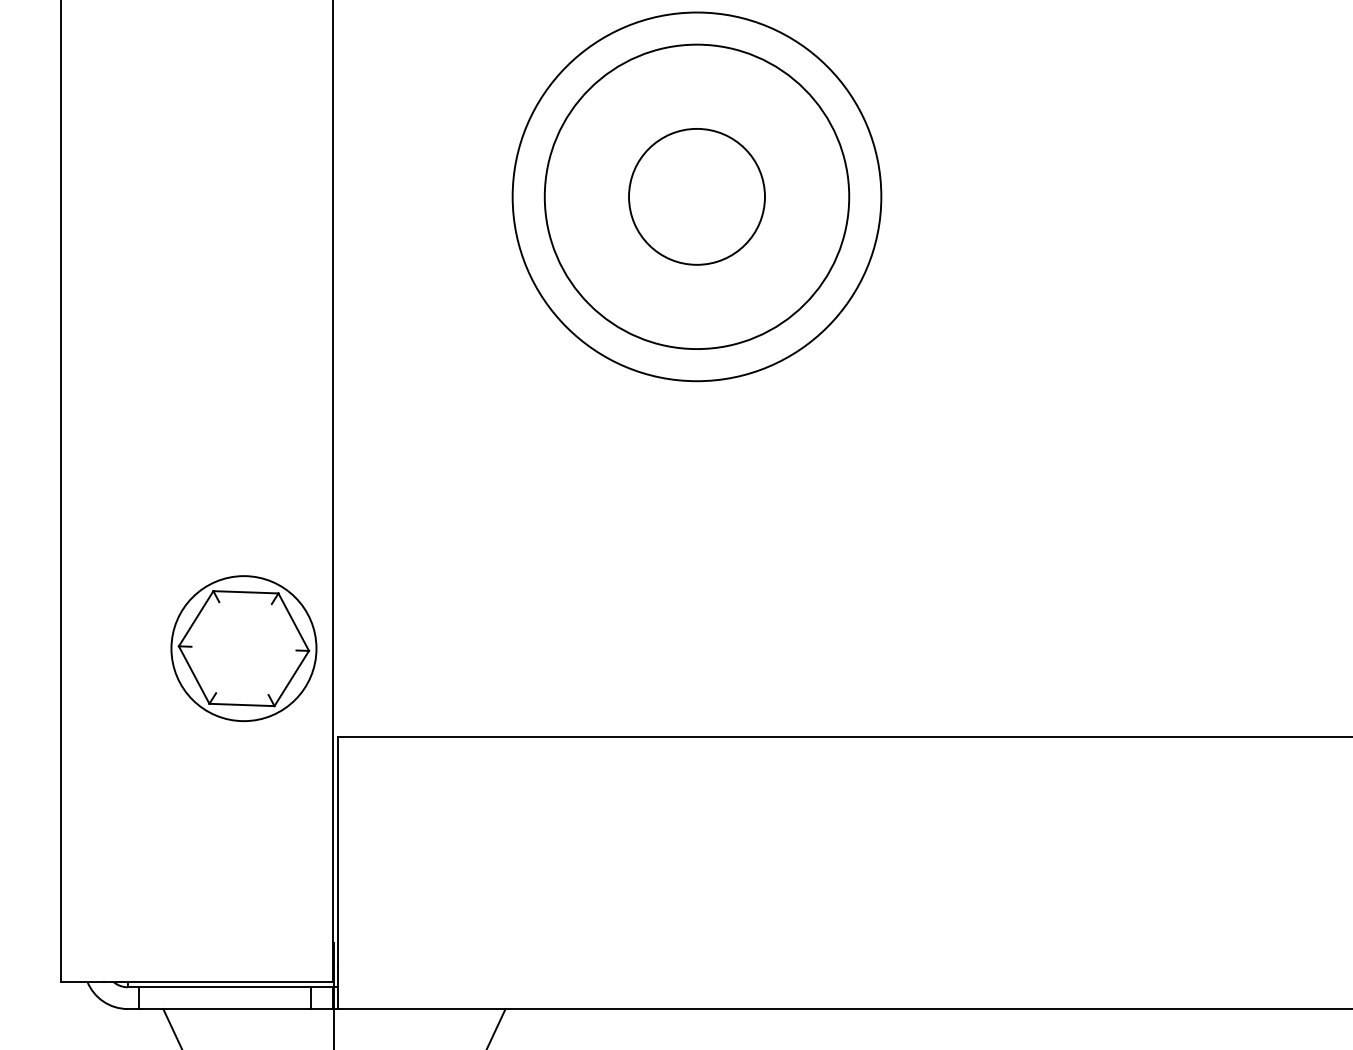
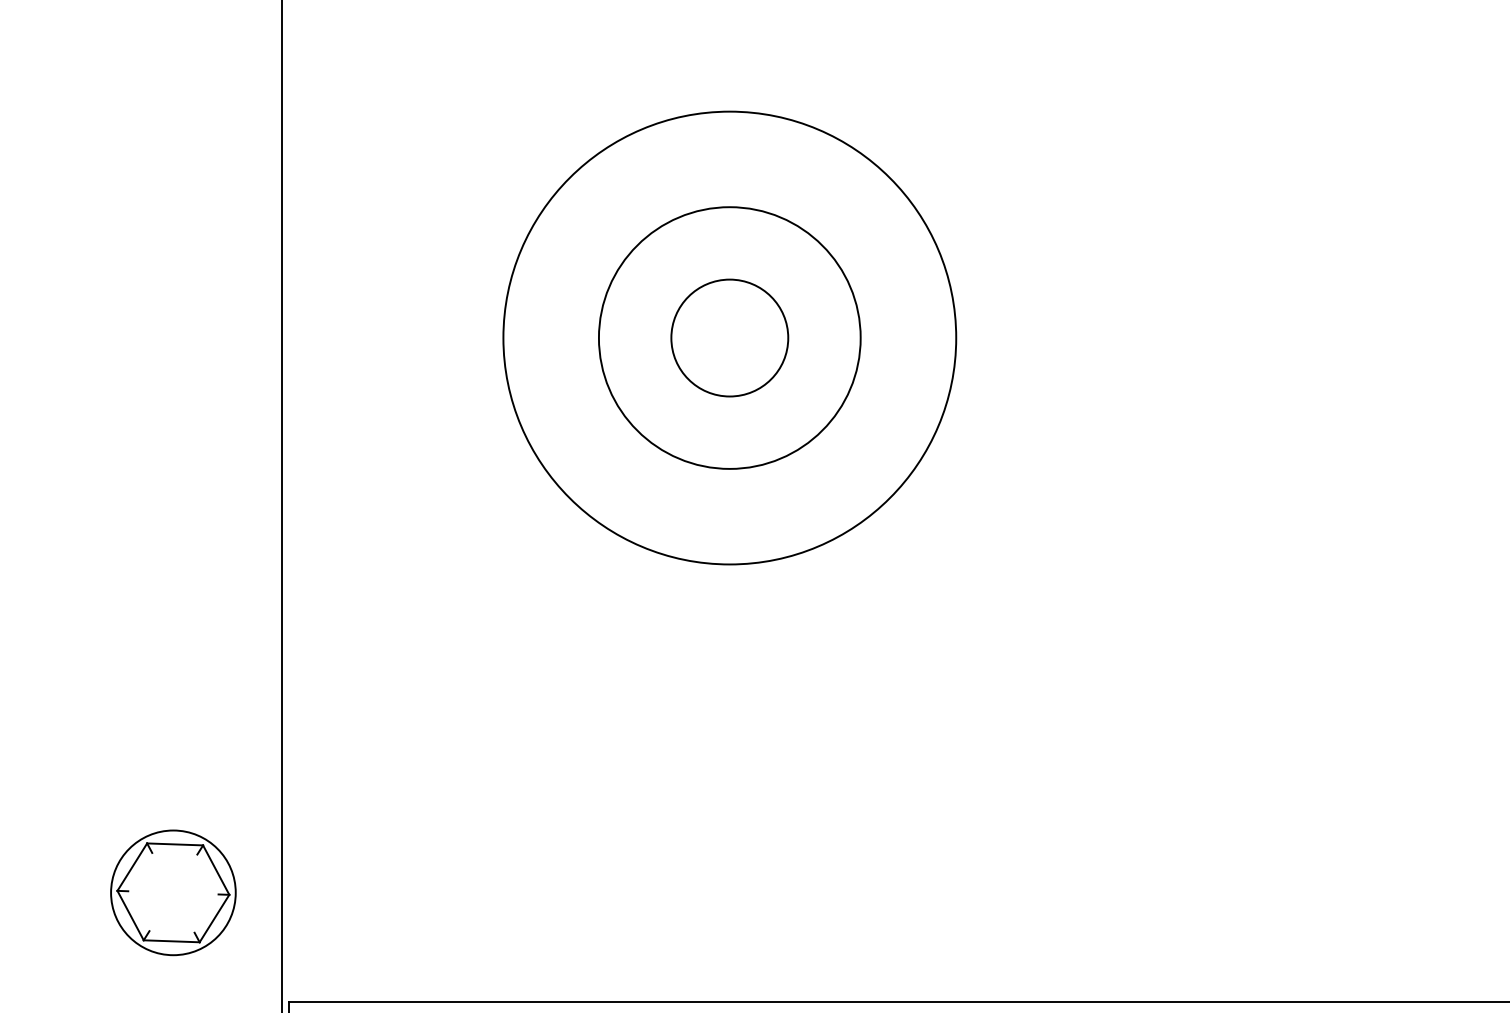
circle: (696, 196) -> (729, 337), size x0.7
circle: (696, 196) -> (729, 337), size x0.7
part: (243, 648) -> (172, 892), size x0.7

